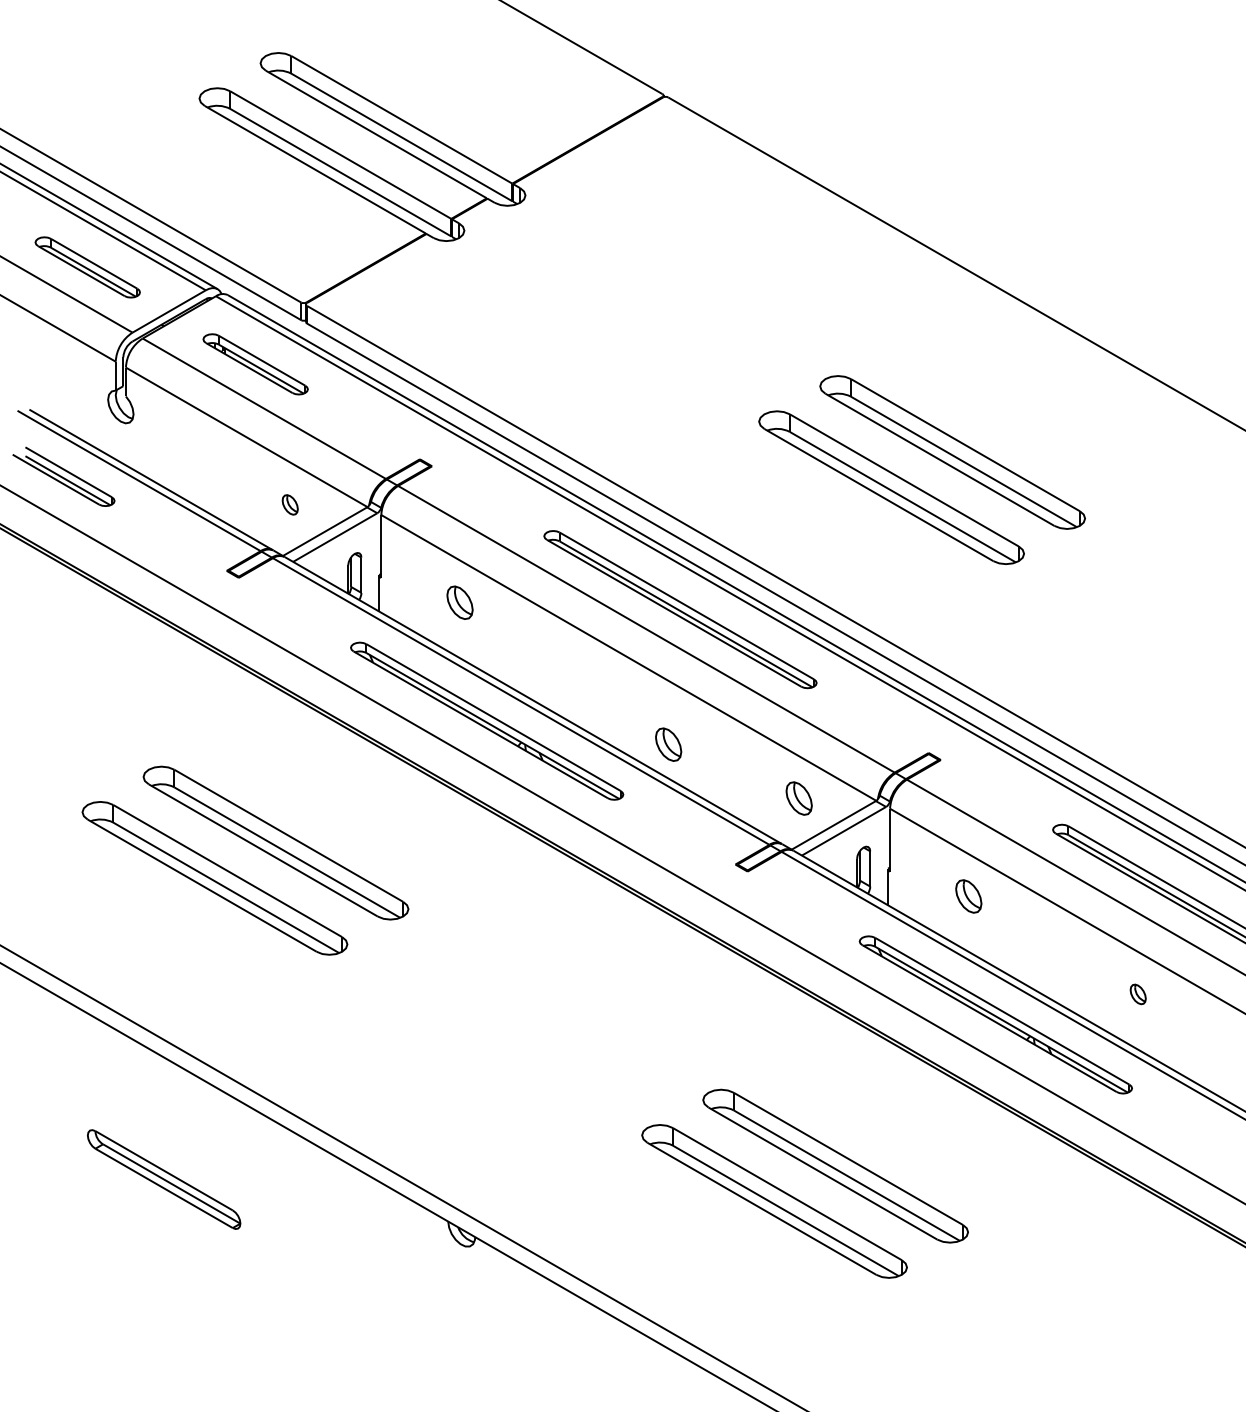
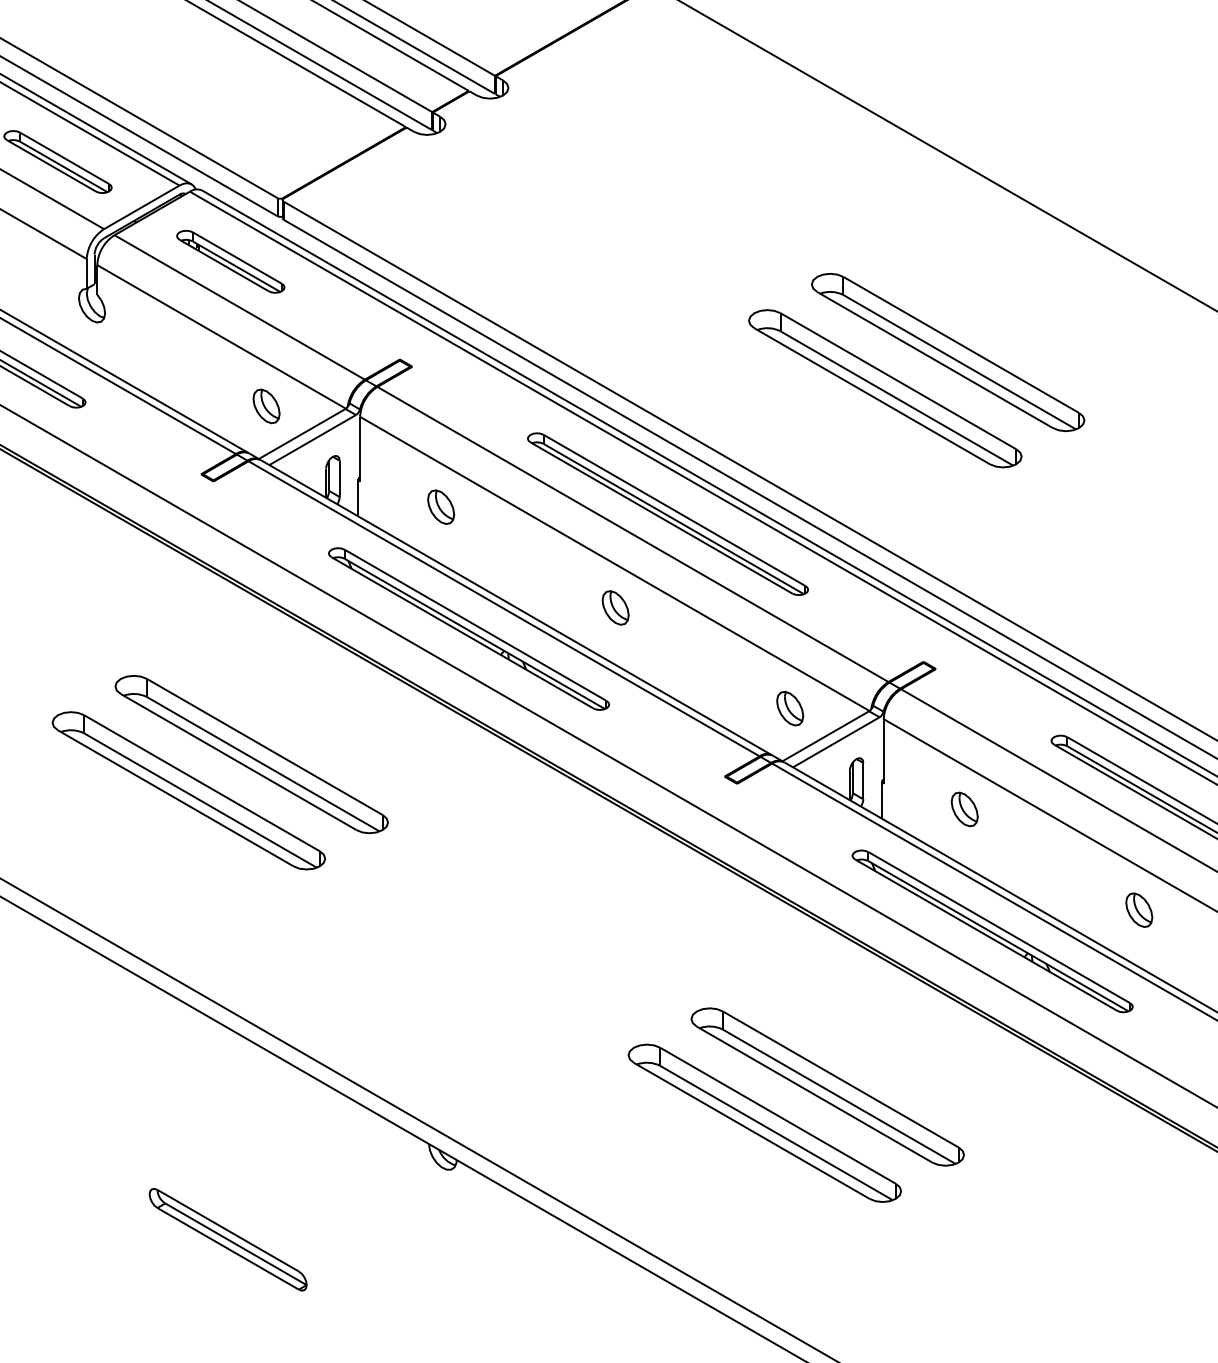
part: (289, 504) -> (265, 406), size x1.67
part: (668, 744) -> (615, 607), moved
part: (1137, 994) -> (1138, 910), size x1.67
part: (164, 1179) -> (228, 1239), moved

